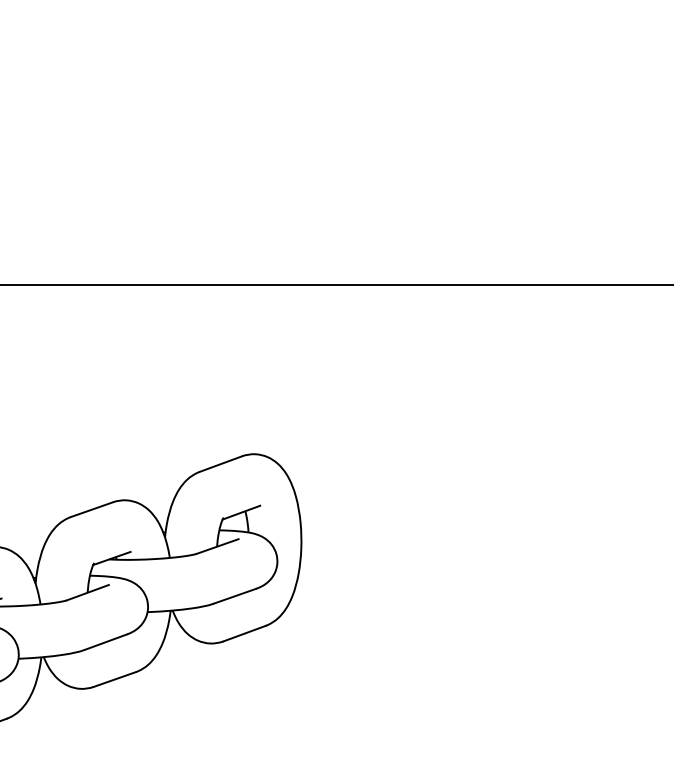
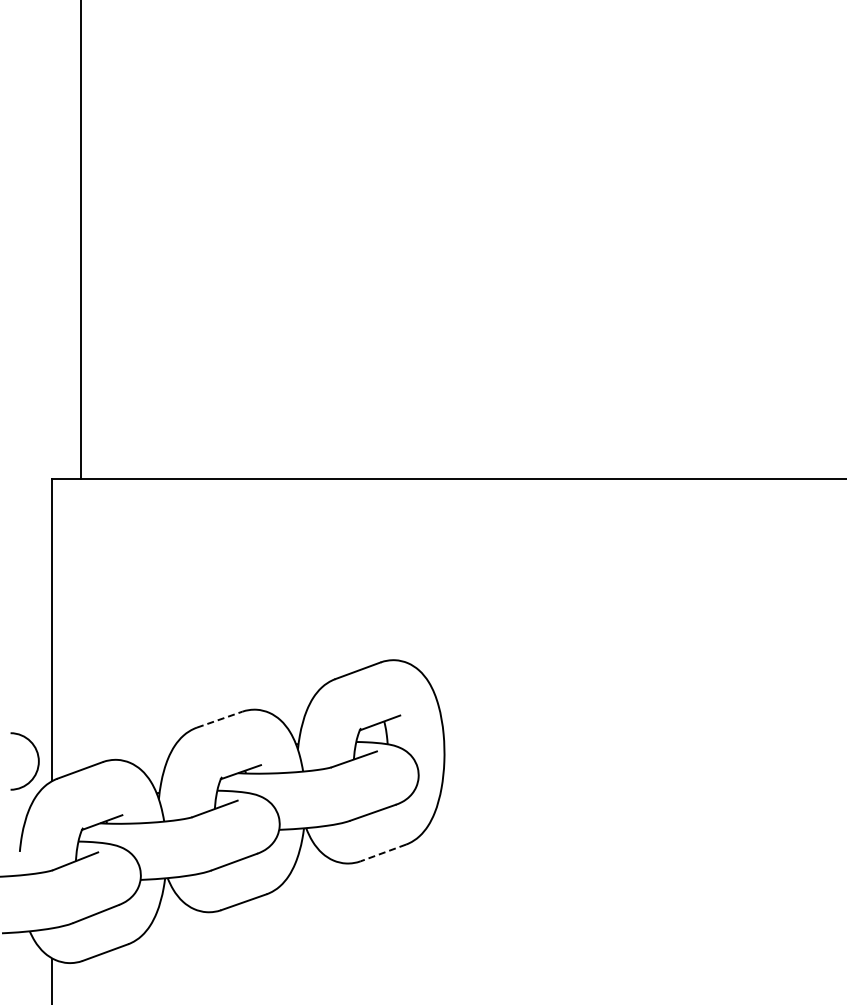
line: (92, 509) -> (220, 719), solid -> dashed
line: (243, 634) -> (382, 853), solid -> dashed

